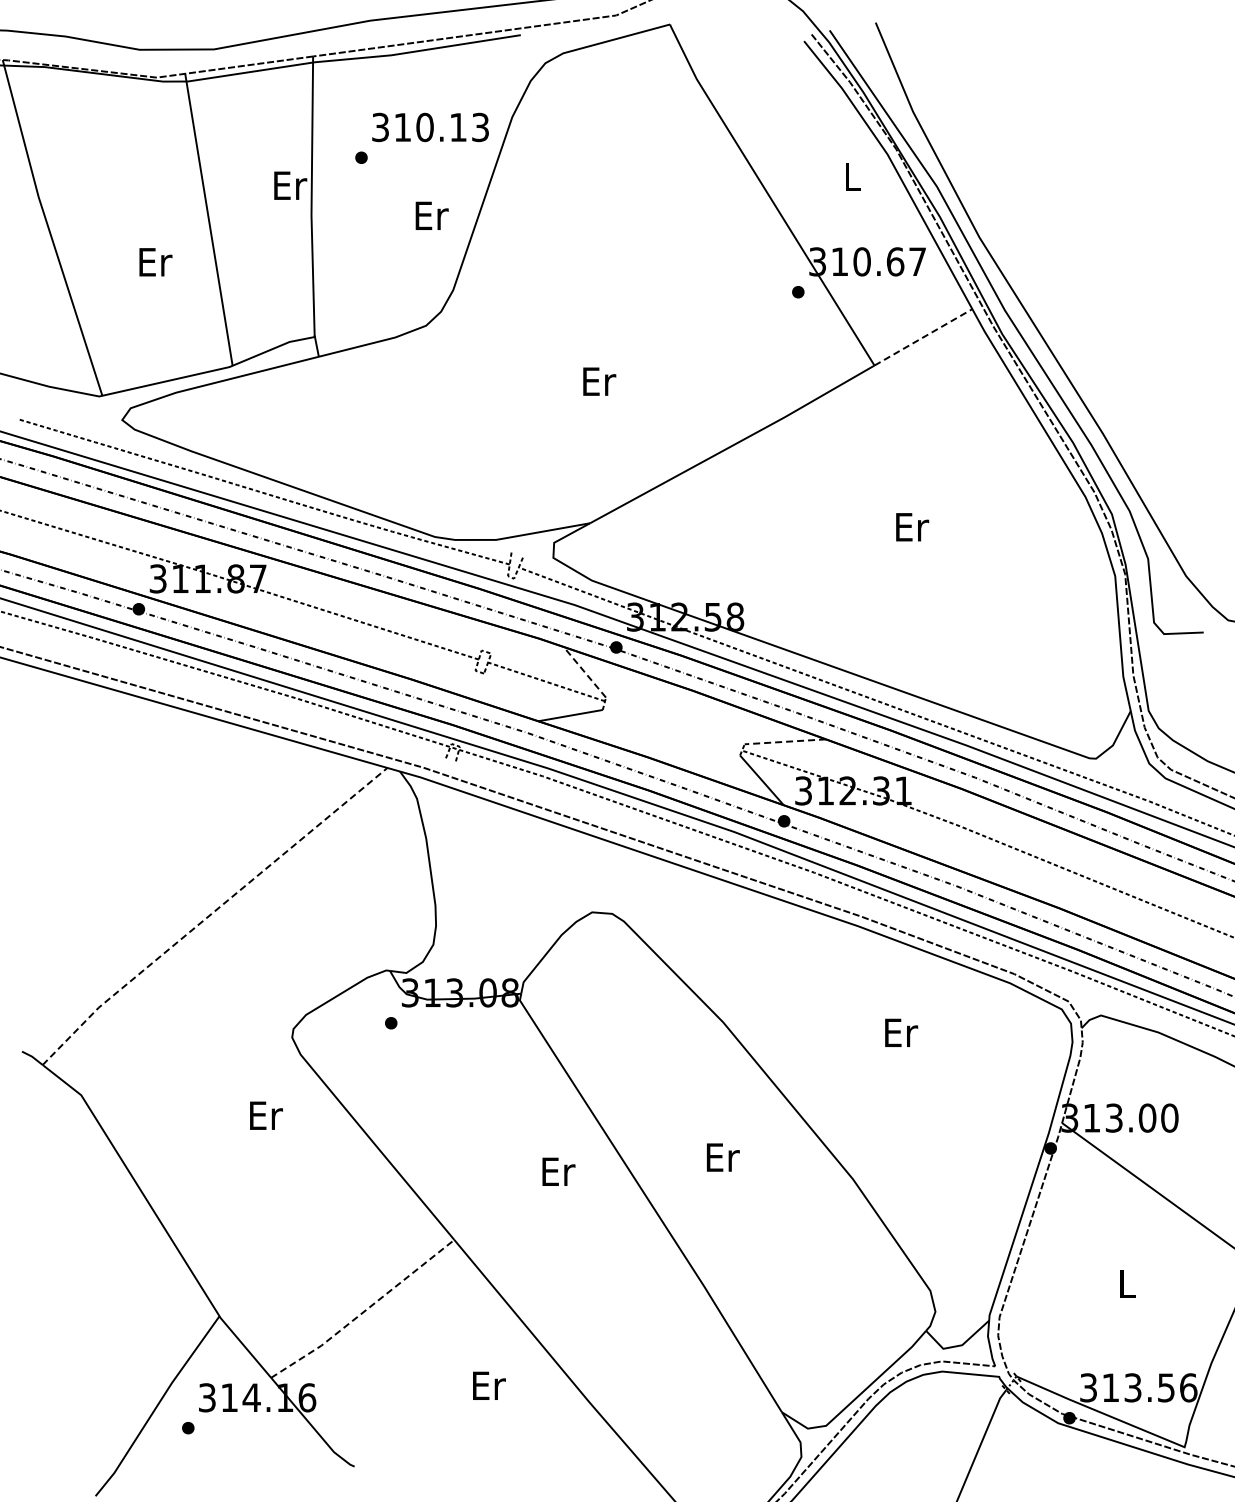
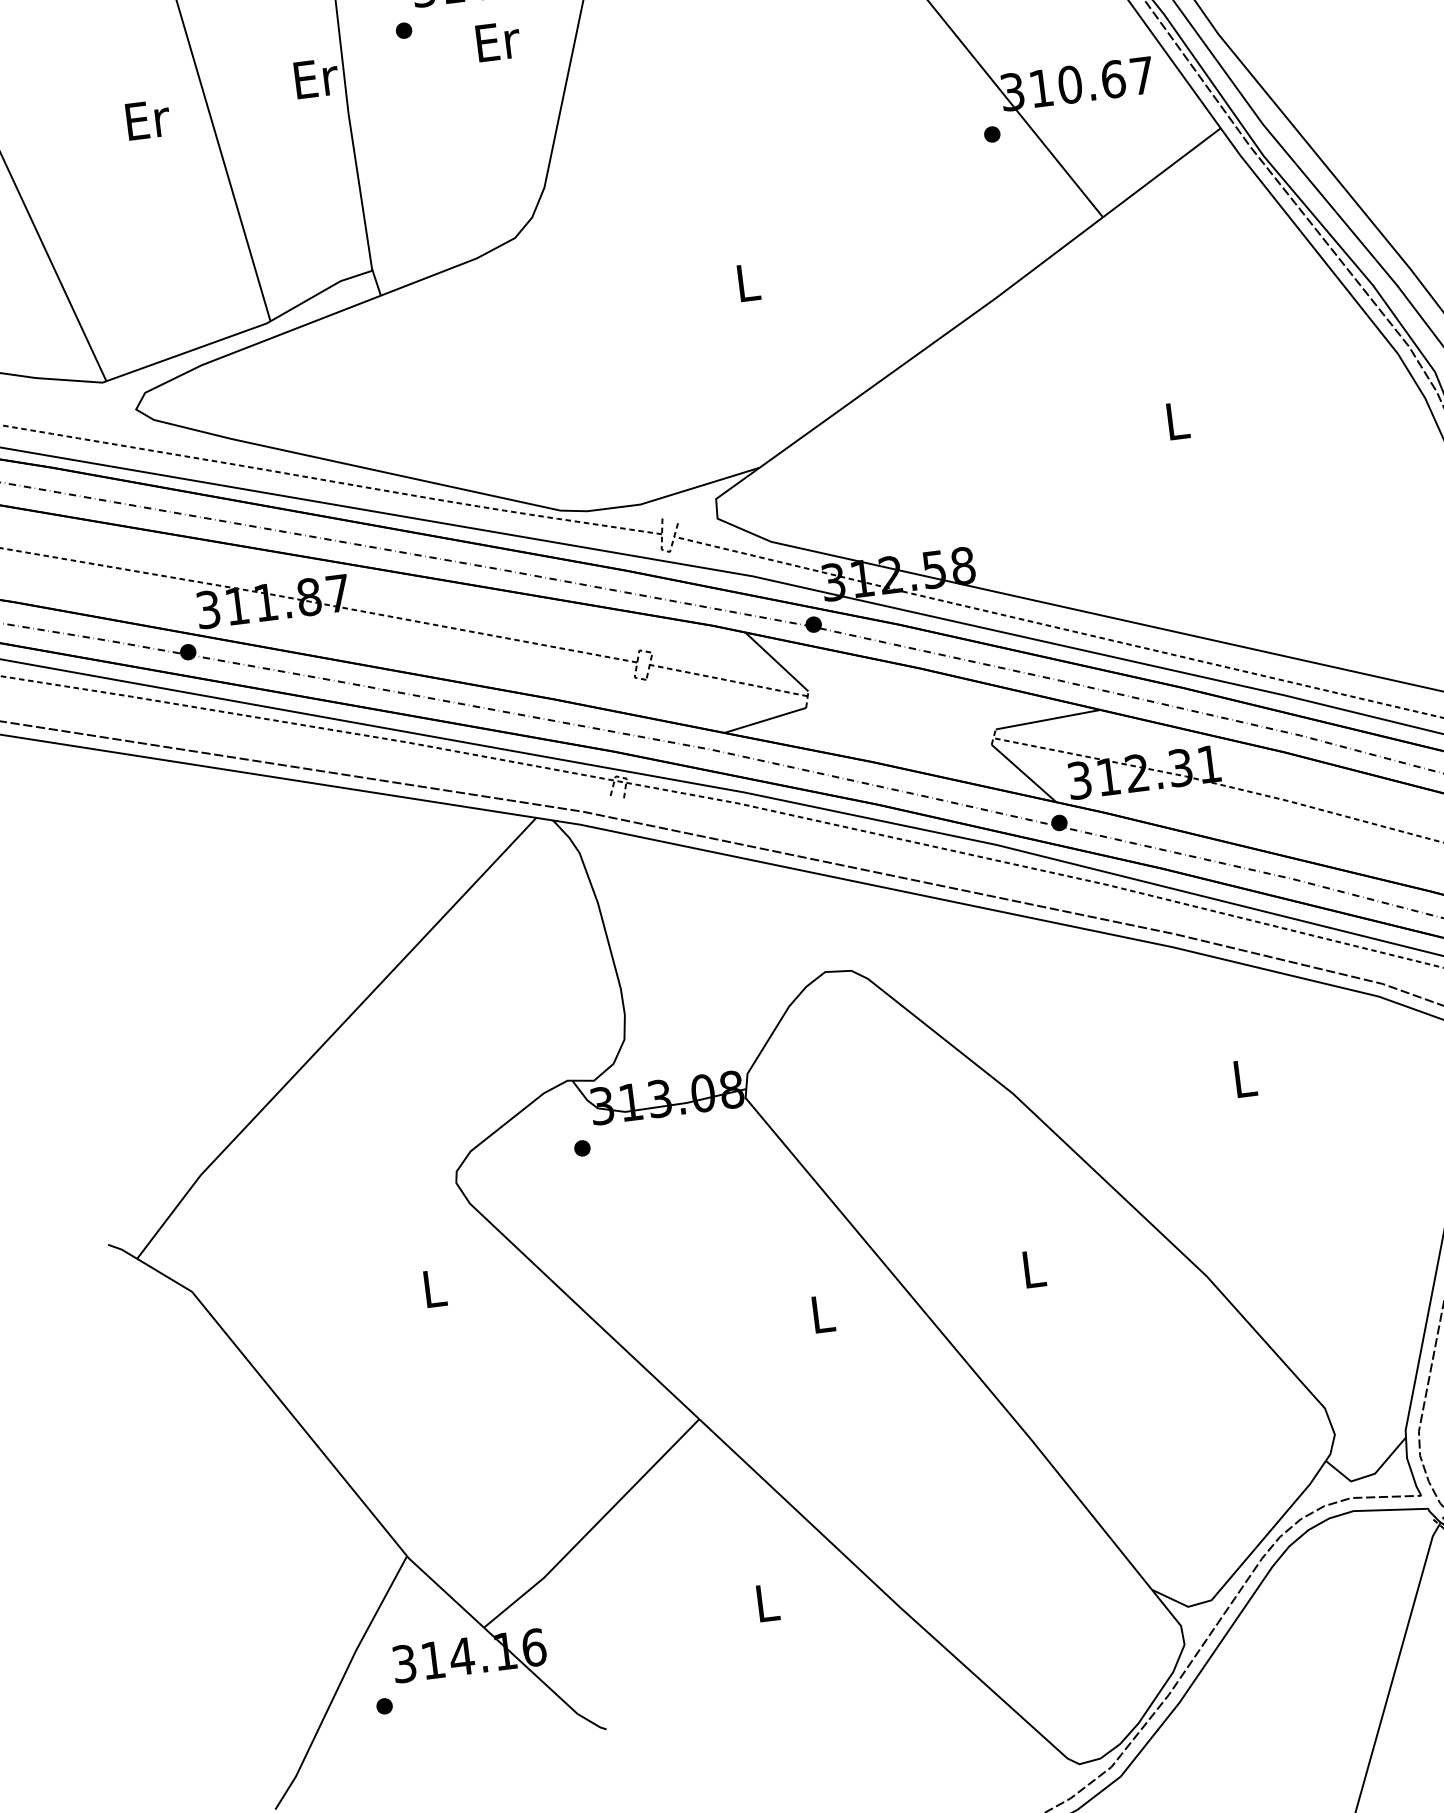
text: (431, 215) -> (497, 41), moved
text: (155, 262) -> (147, 120), moved
line: (923, 337) -> (1161, 172), dashed -> solid
text: (599, 381) -> (748, 282), Er -> L
text: (912, 527) -> (1178, 421), Er -> L
line: (584, 671) -> (776, 660), dashed -> solid
line: (785, 741) -> (1048, 719), dashed -> solid
line: (211, 913) -> (331, 1035), dashed -> solid
text: (901, 1032) -> (1245, 1077), Er -> L
text: (266, 1115) -> (435, 1288), Er -> L
text: (722, 1157) -> (1033, 1268), Er -> L
text: (558, 1171) -> (823, 1313), Er -> L
line: (364, 1311) -> (594, 1526), dashed -> solid
text: (489, 1385) -> (768, 1602), Er -> L

